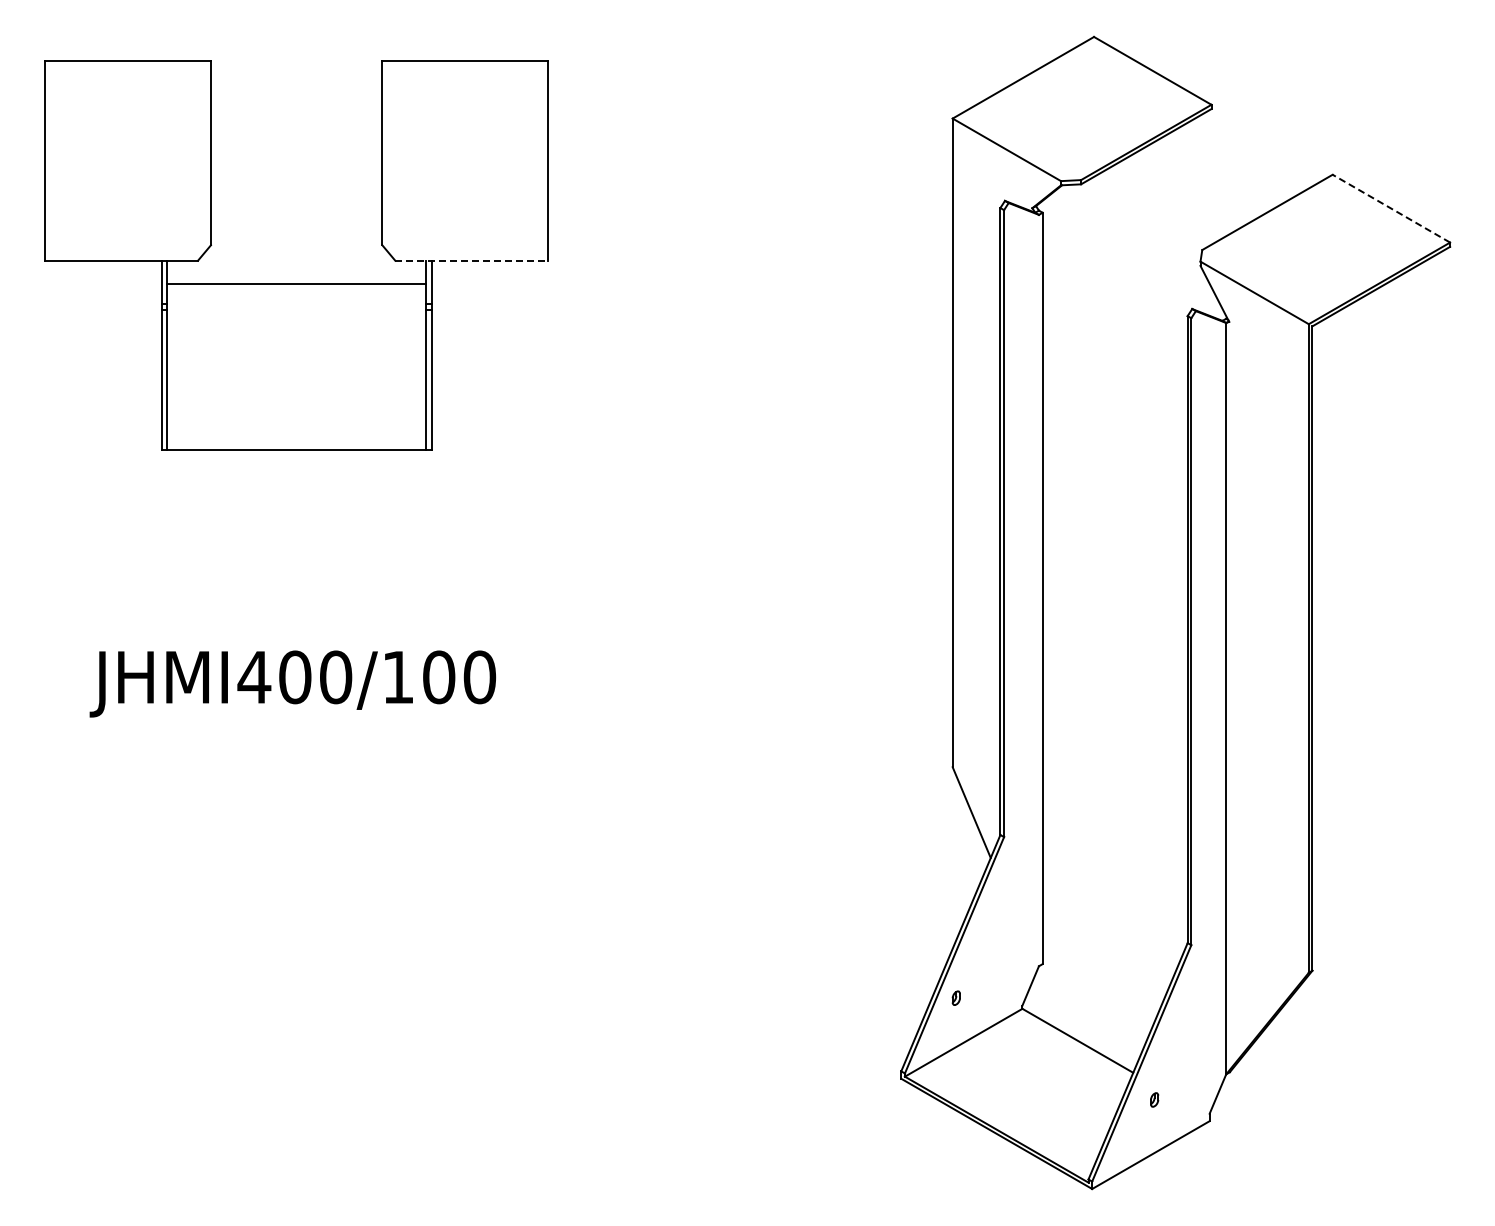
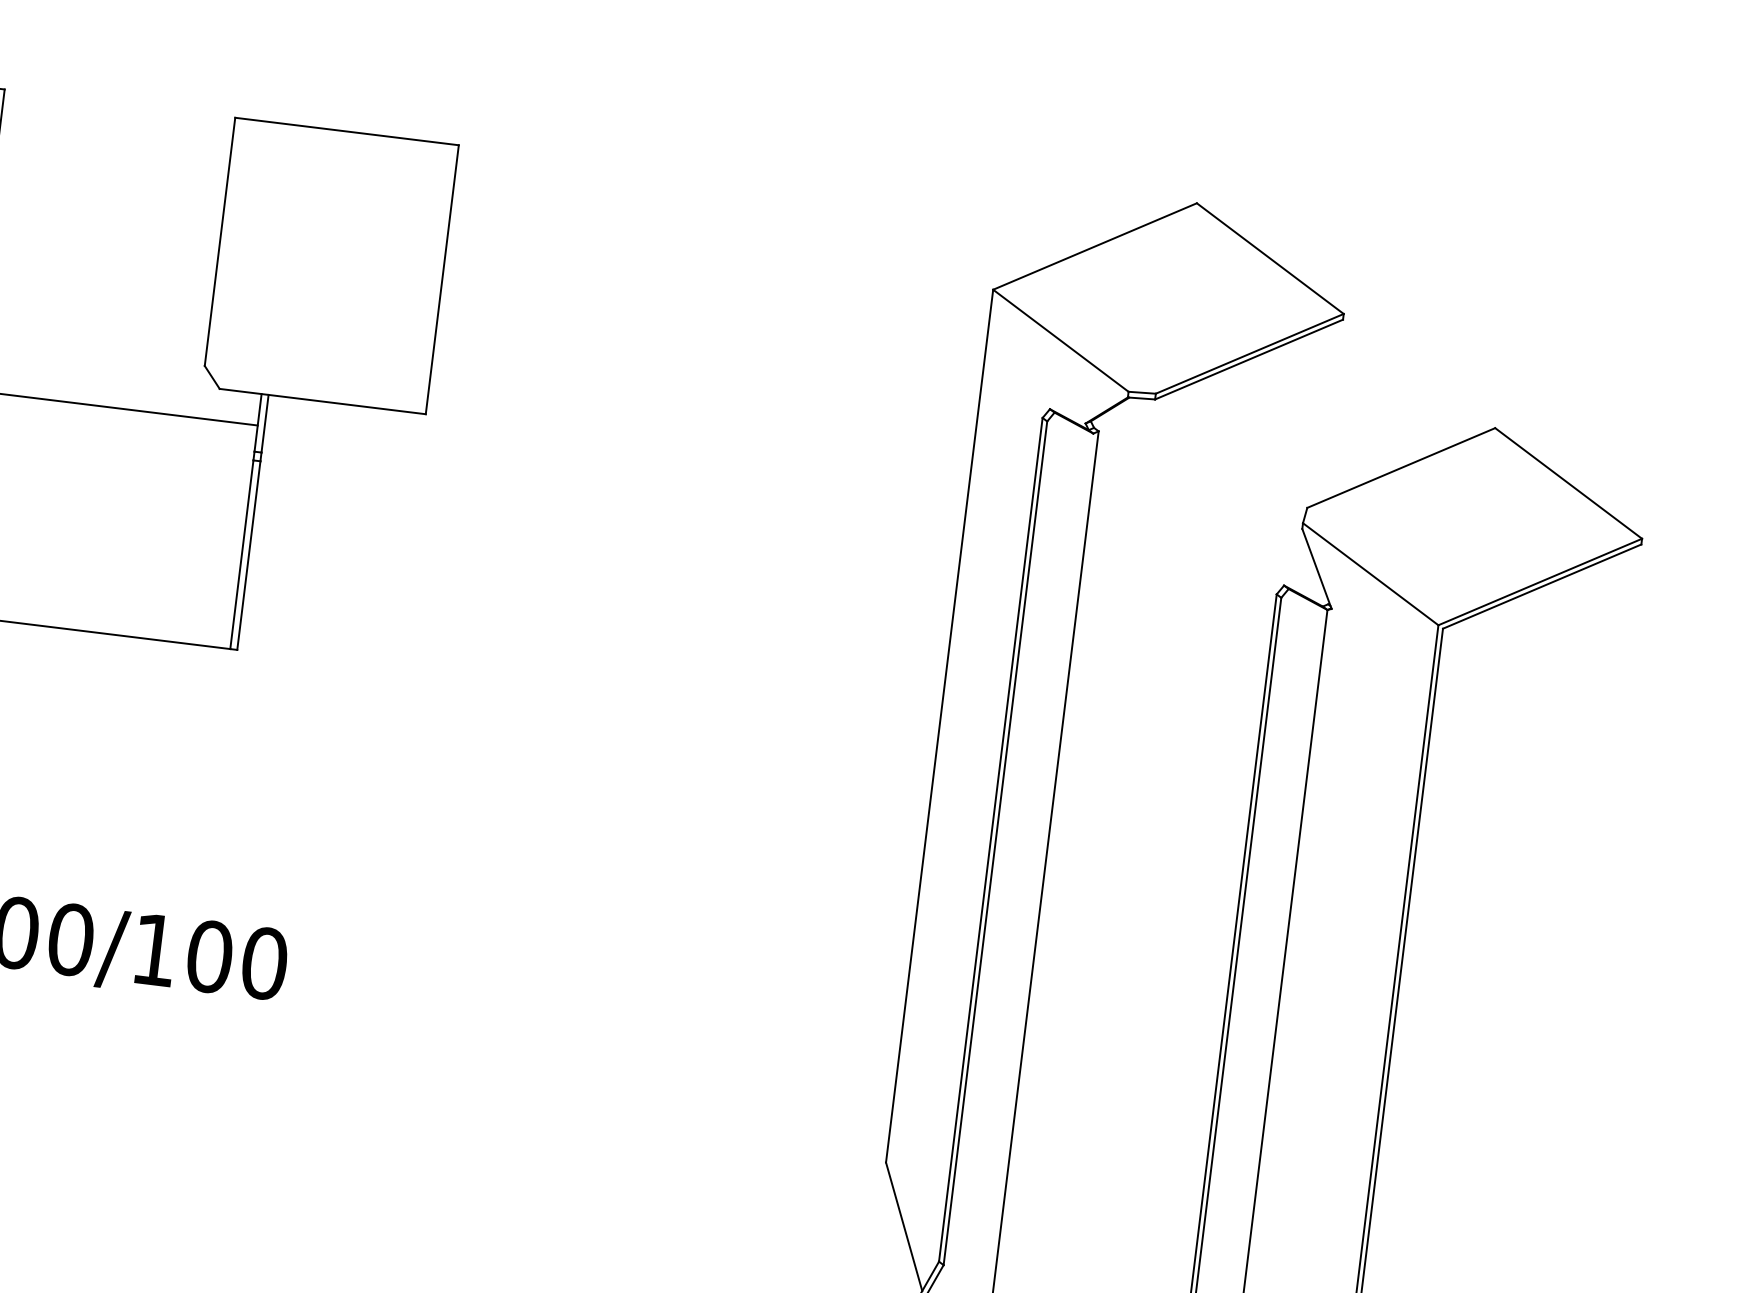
line: (1391, 208) -> (1568, 483), dashed -> solid
line: (471, 260) -> (322, 401), dashed -> solid

